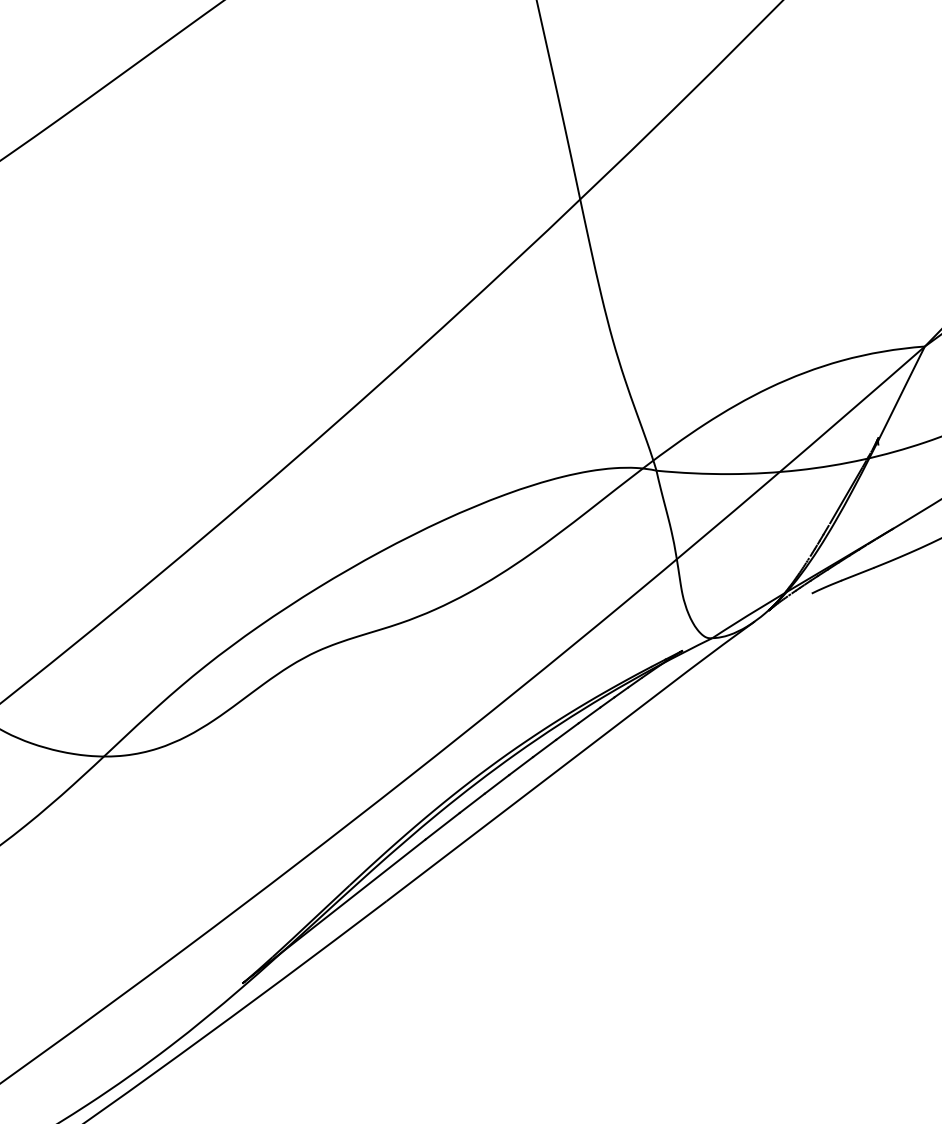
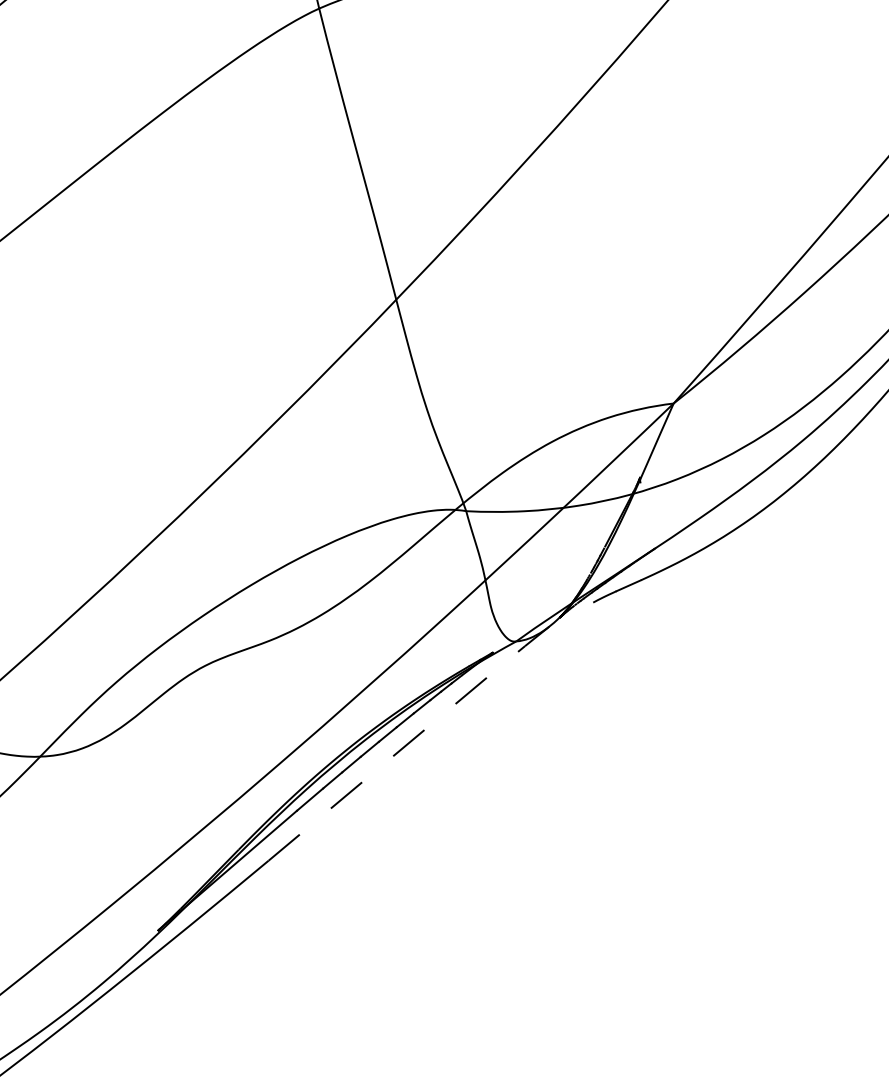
line: (572, 758) -> (410, 741), solid -> dashed

